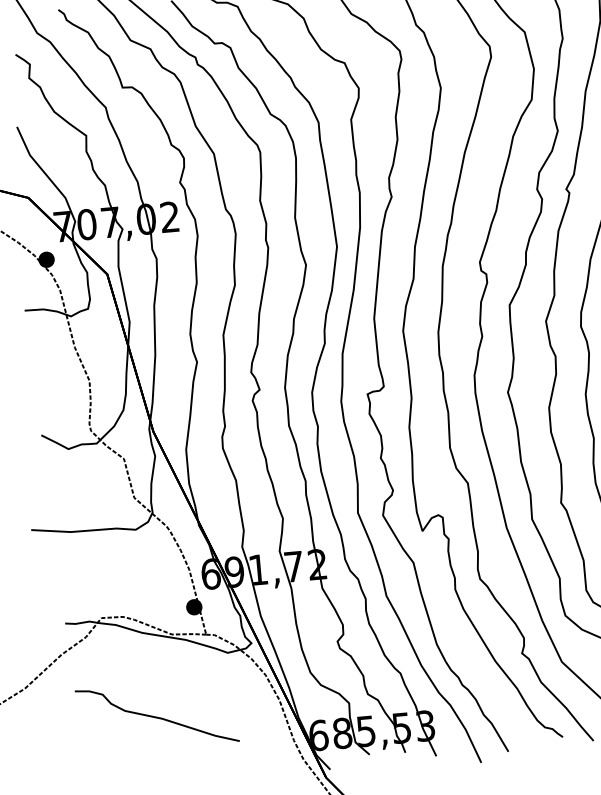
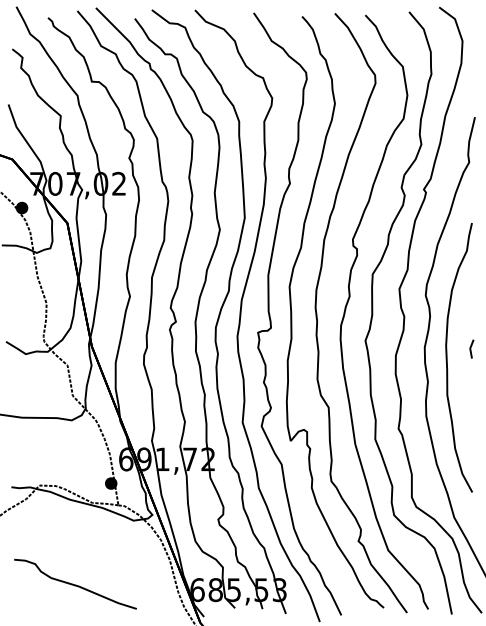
curve: (157, 716) -> (75, 584), moved

